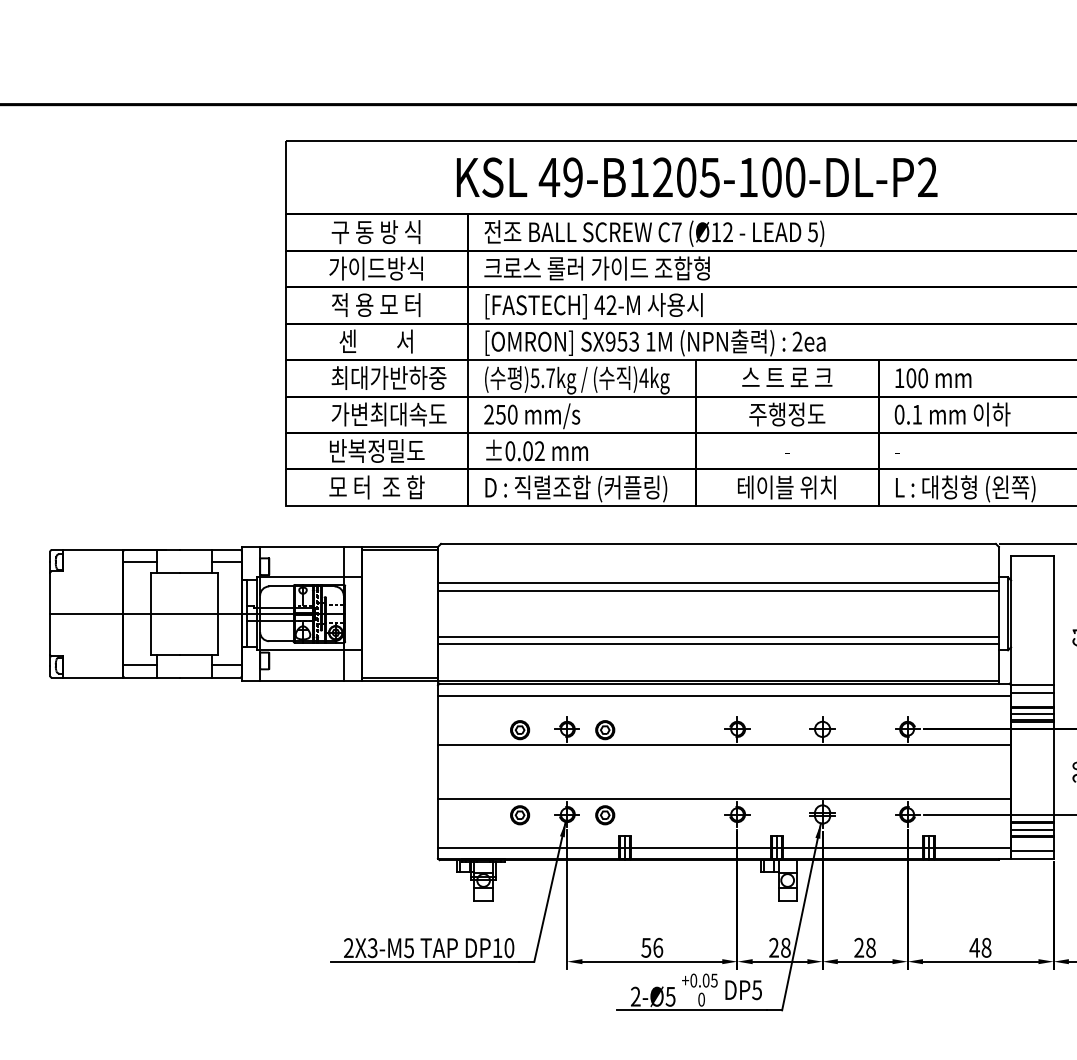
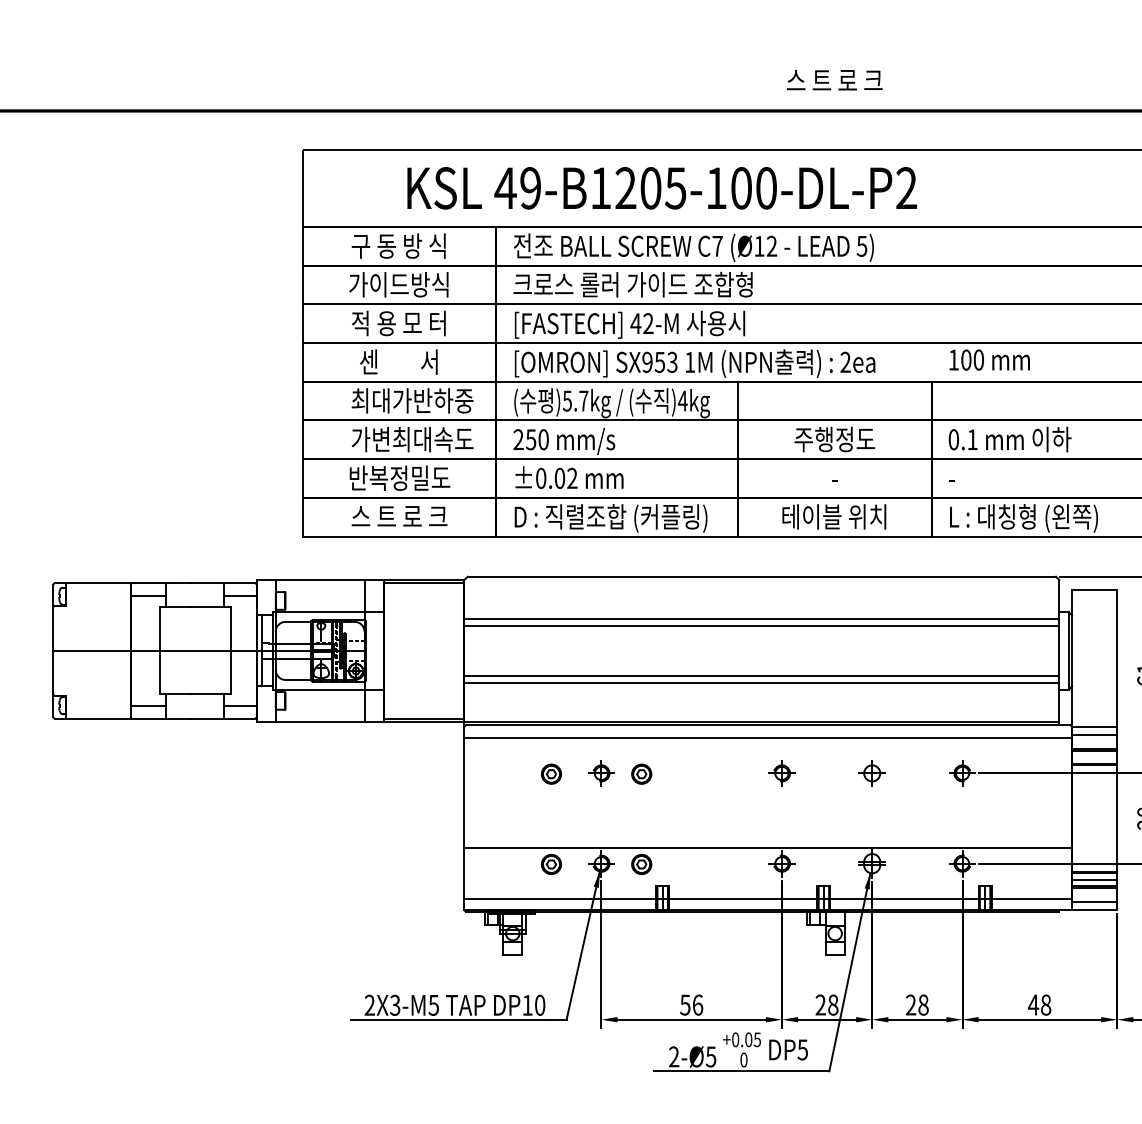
text: (697, 177) -> (662, 188), moved
text: (787, 377) -> (834, 80), moved
text: (933, 377) -> (989, 359), moved
text: (376, 487) -> (399, 516), 모 터  조 합 -> 스 트 로 크
line: (1032, 714) -> (1094, 757), removed
line: (724, 744) -> (768, 789), removed

